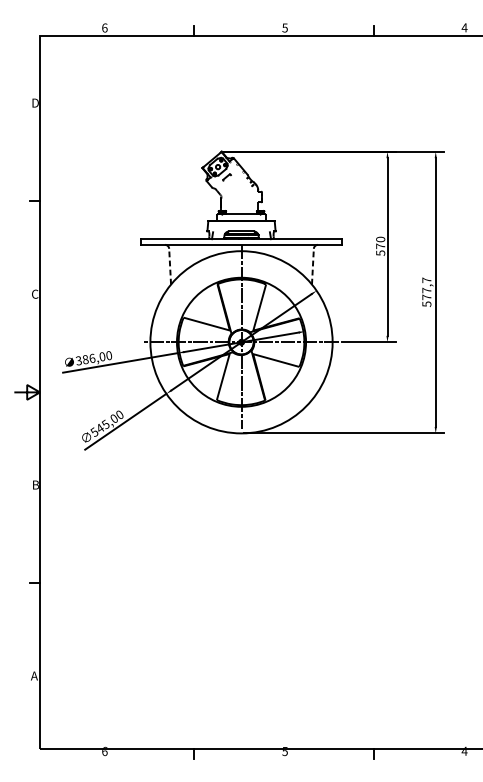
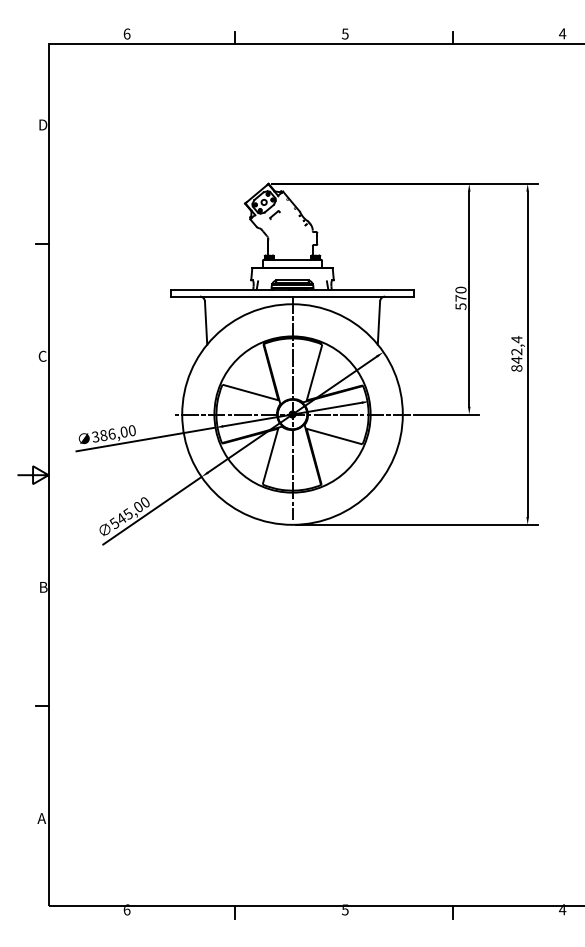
line: (170, 267) -> (206, 323), dashed -> solid
line: (312, 267) -> (378, 323), dashed -> solid
text: (426, 291) -> (516, 353), 577,7 -> 842,4

